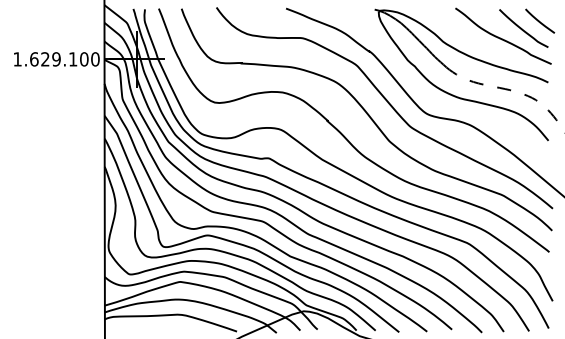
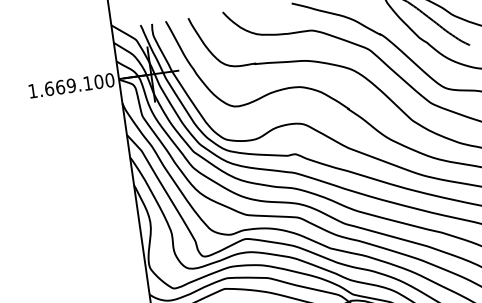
text: (45, 59) -> (60, 87), 1.629.100 -> 1.669.100

